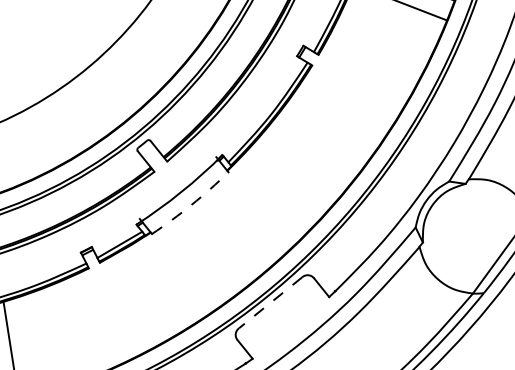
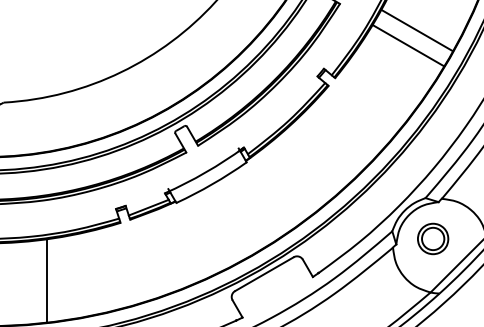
arc: (191, 205) -> (212, 184), dashed -> solid
part: (466, 228) -> (433, 238), added
line: (269, 303) -> (263, 274), dashed -> solid

